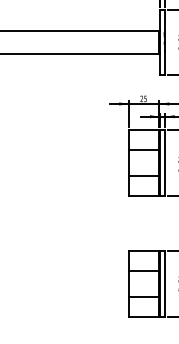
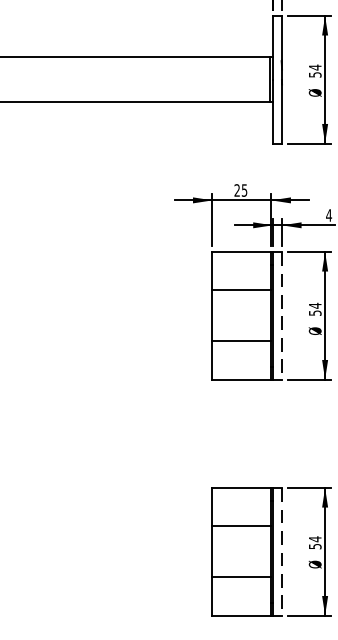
line: (164, 163) -> (281, 316), solid -> dashed
line: (164, 284) -> (281, 552), solid -> dashed

